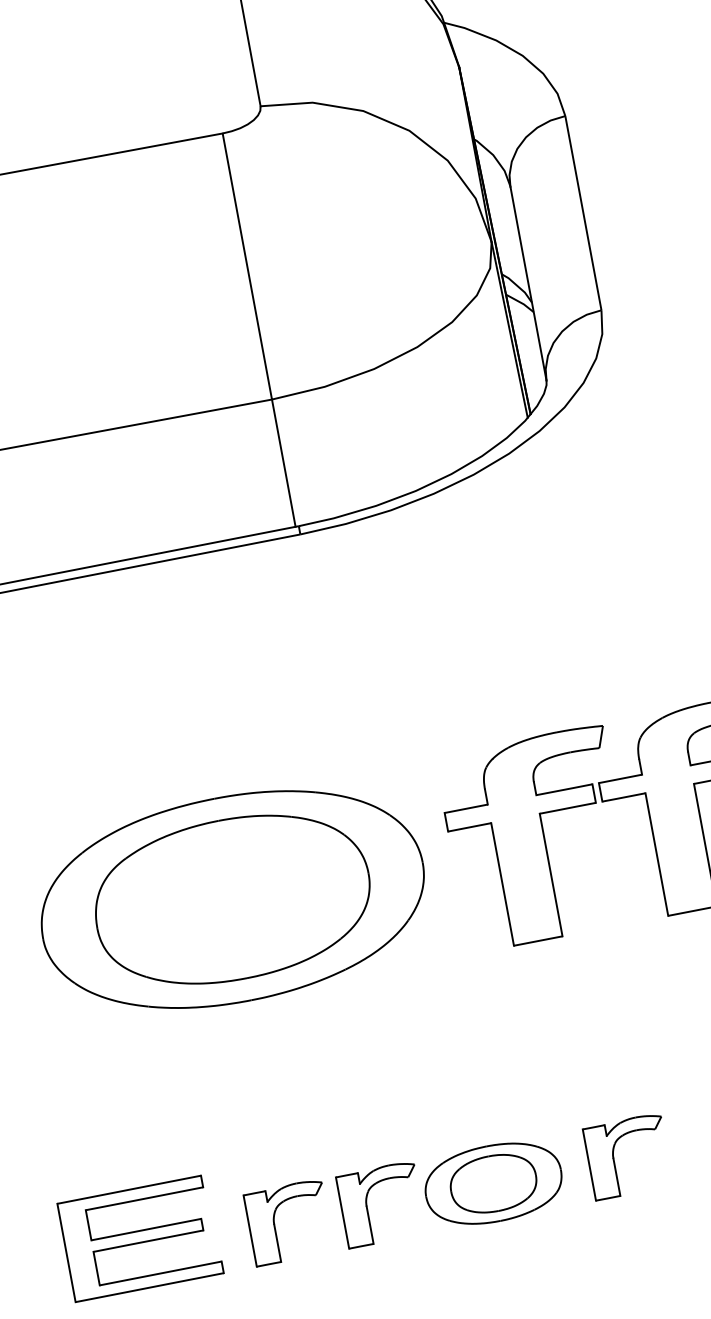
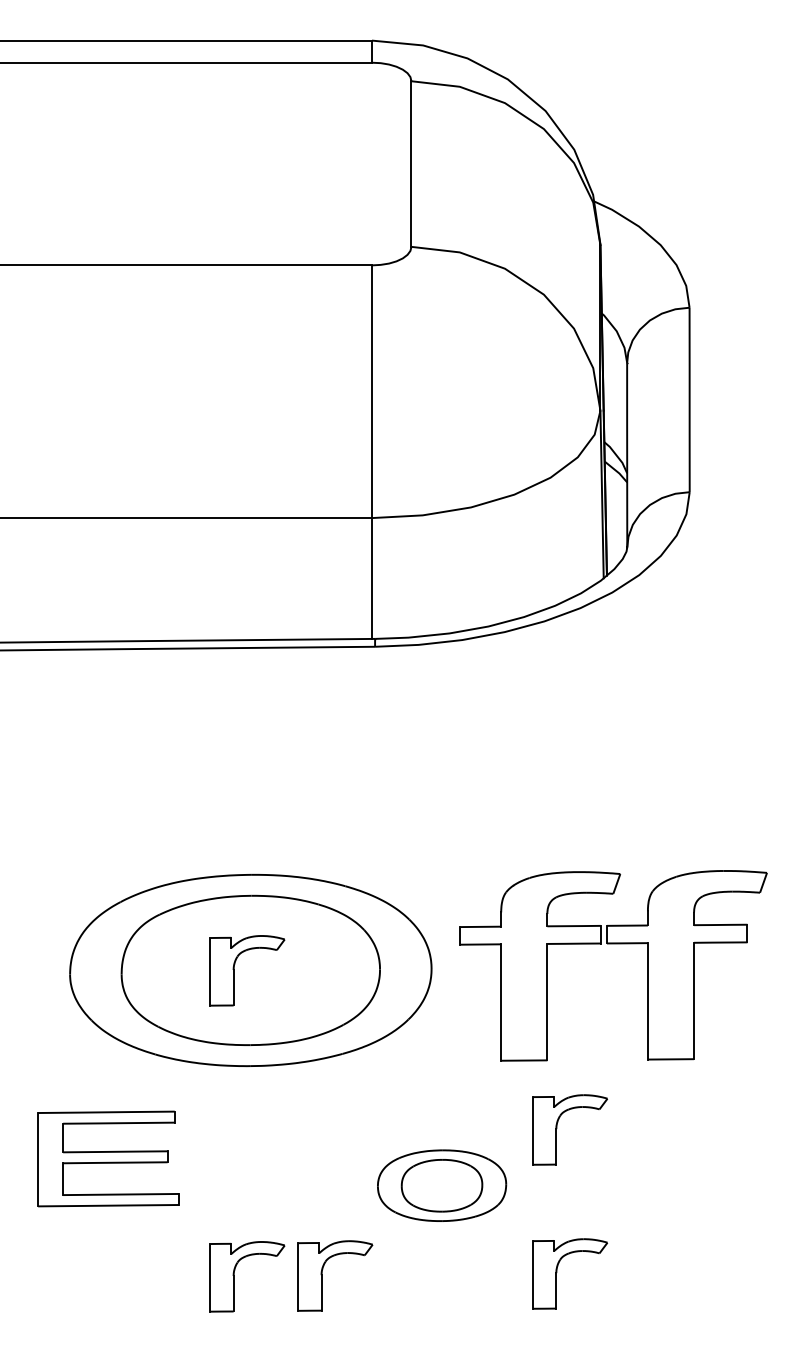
part: (215, 902) -> (234, 970), added
part: (586, 1006) -> (557, 1128), added
part: (494, 1183) -> (442, 1185), moved
part: (140, 1237) -> (108, 1158), moved

